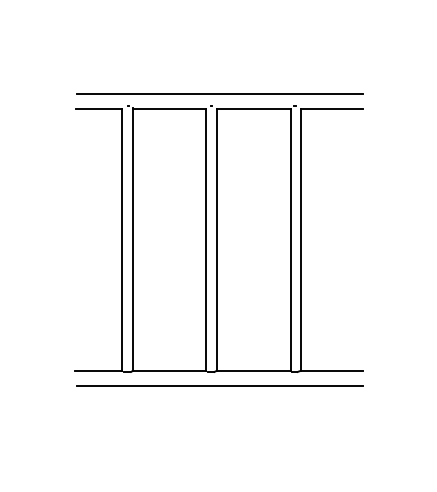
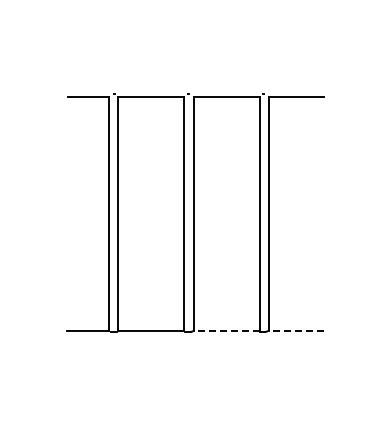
line: (220, 93) -> (196, 83), removed
line: (253, 371) -> (226, 331), solid -> dashed
line: (332, 371) -> (296, 331), solid -> dashed
line: (220, 386) -> (196, 344), removed

